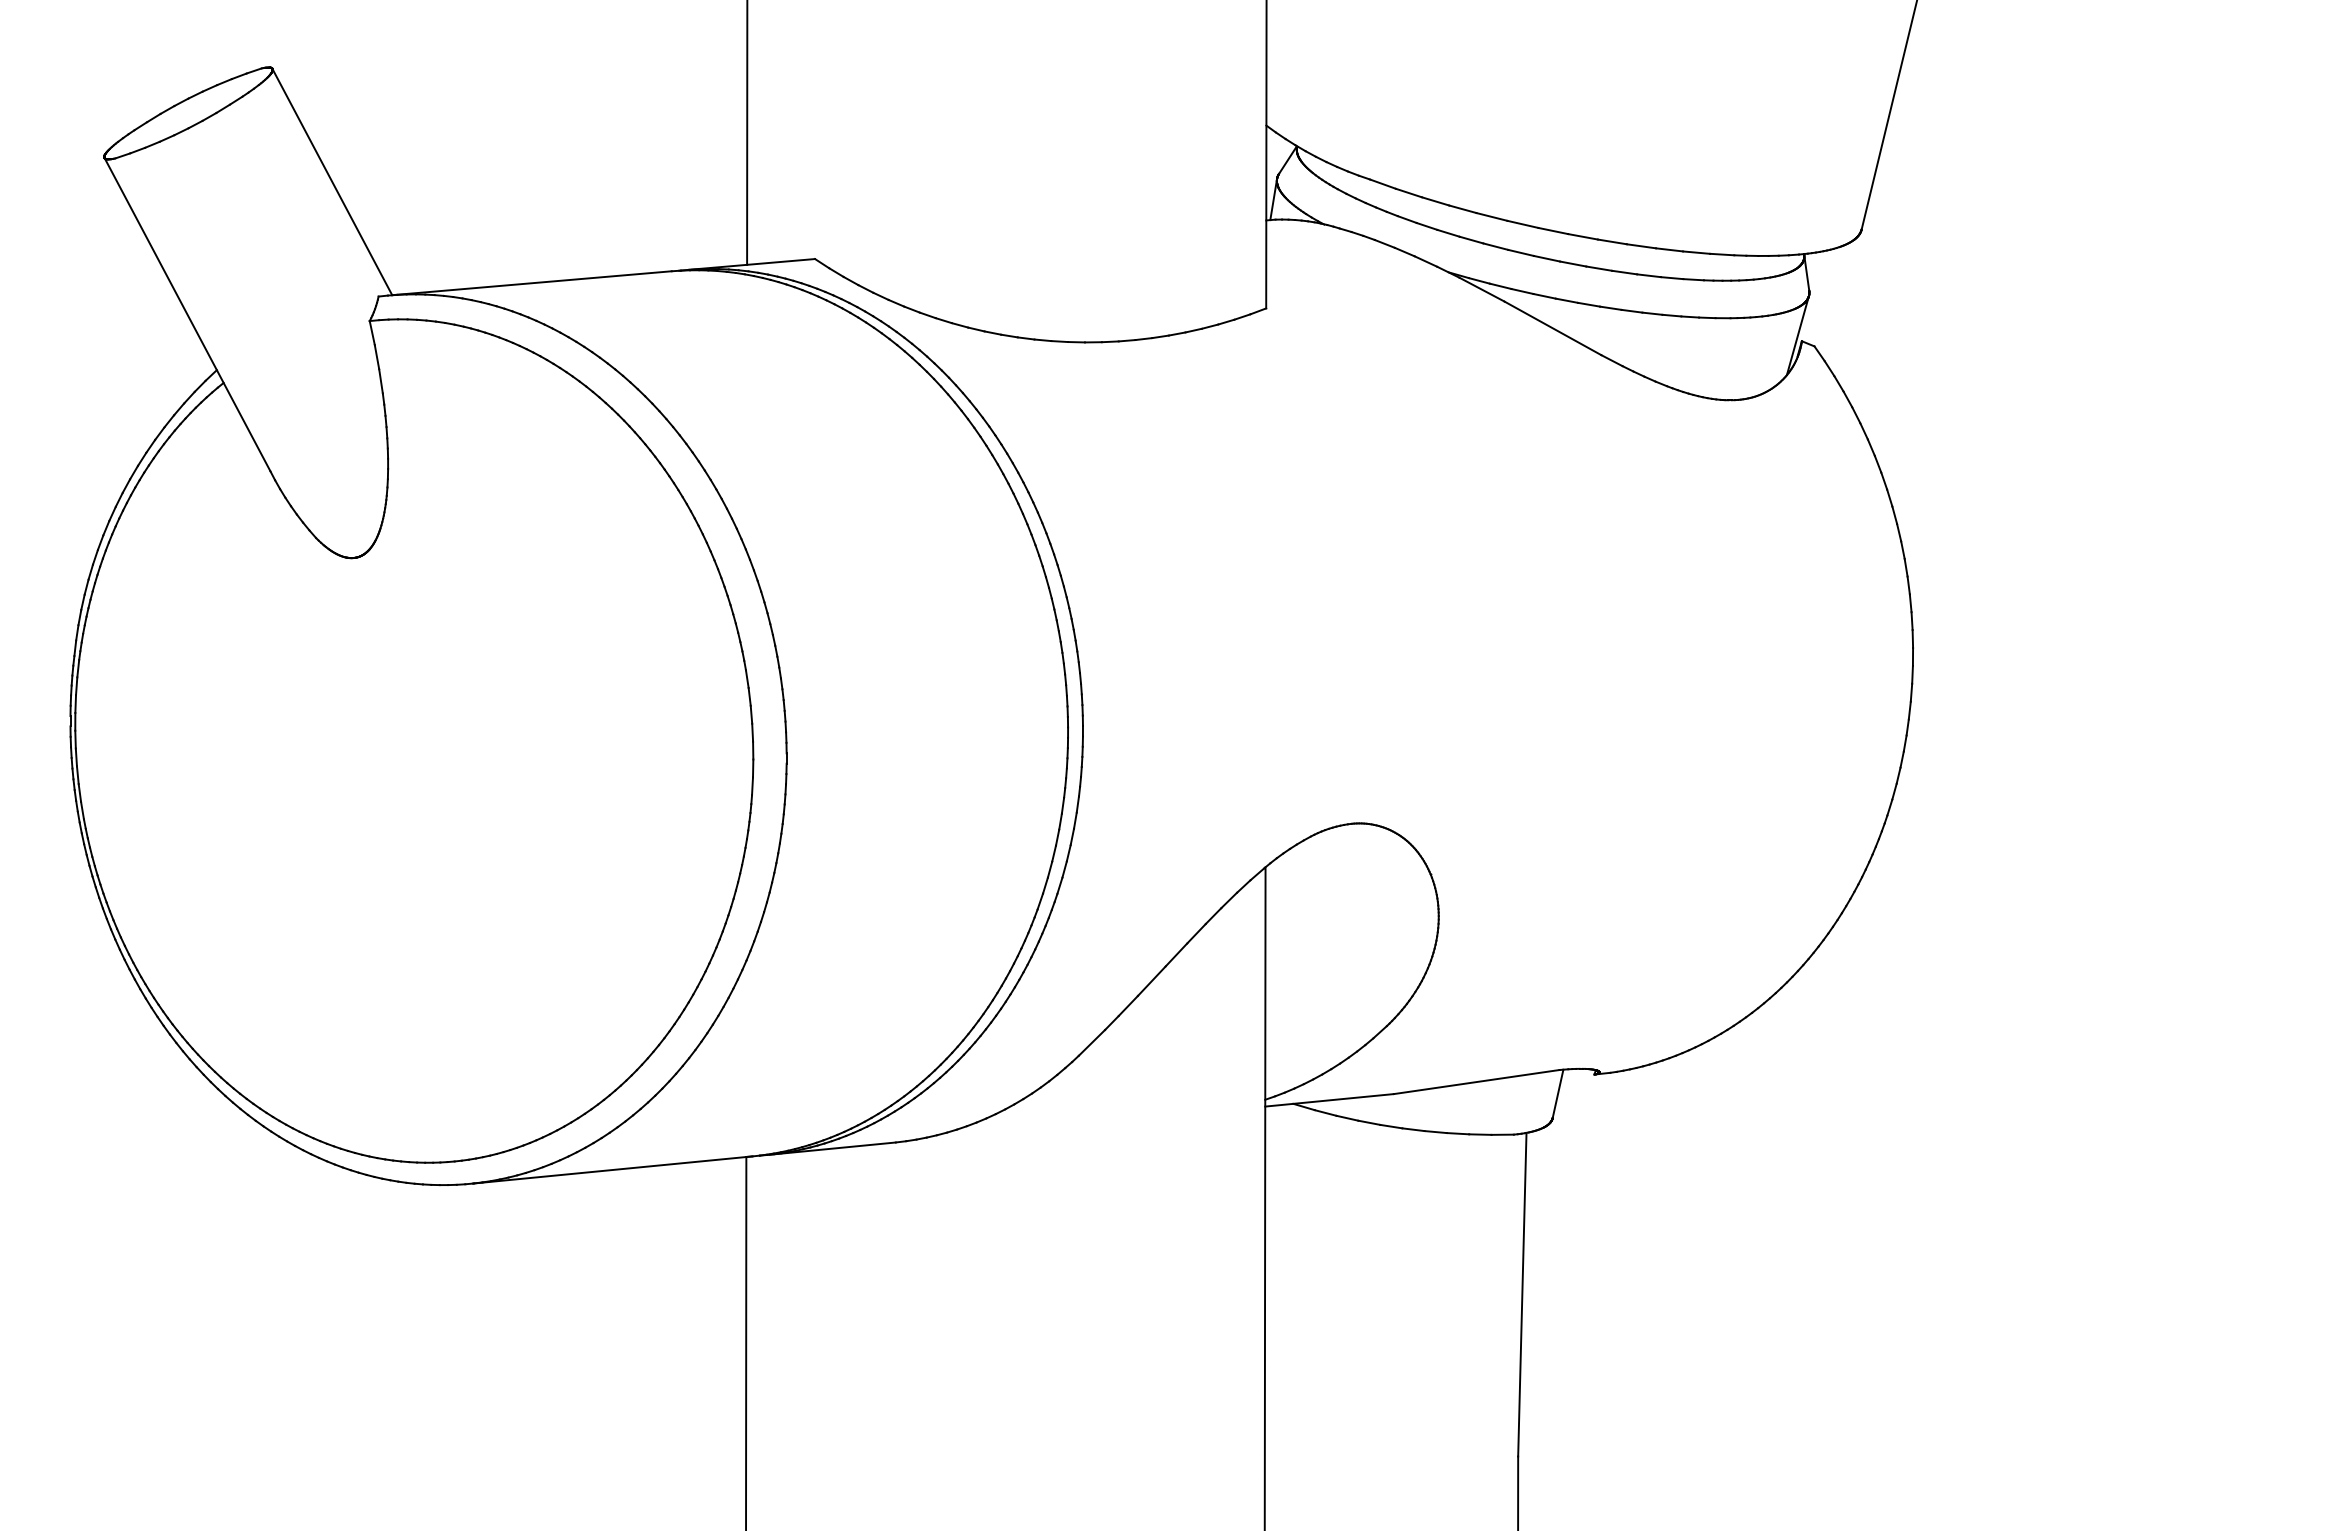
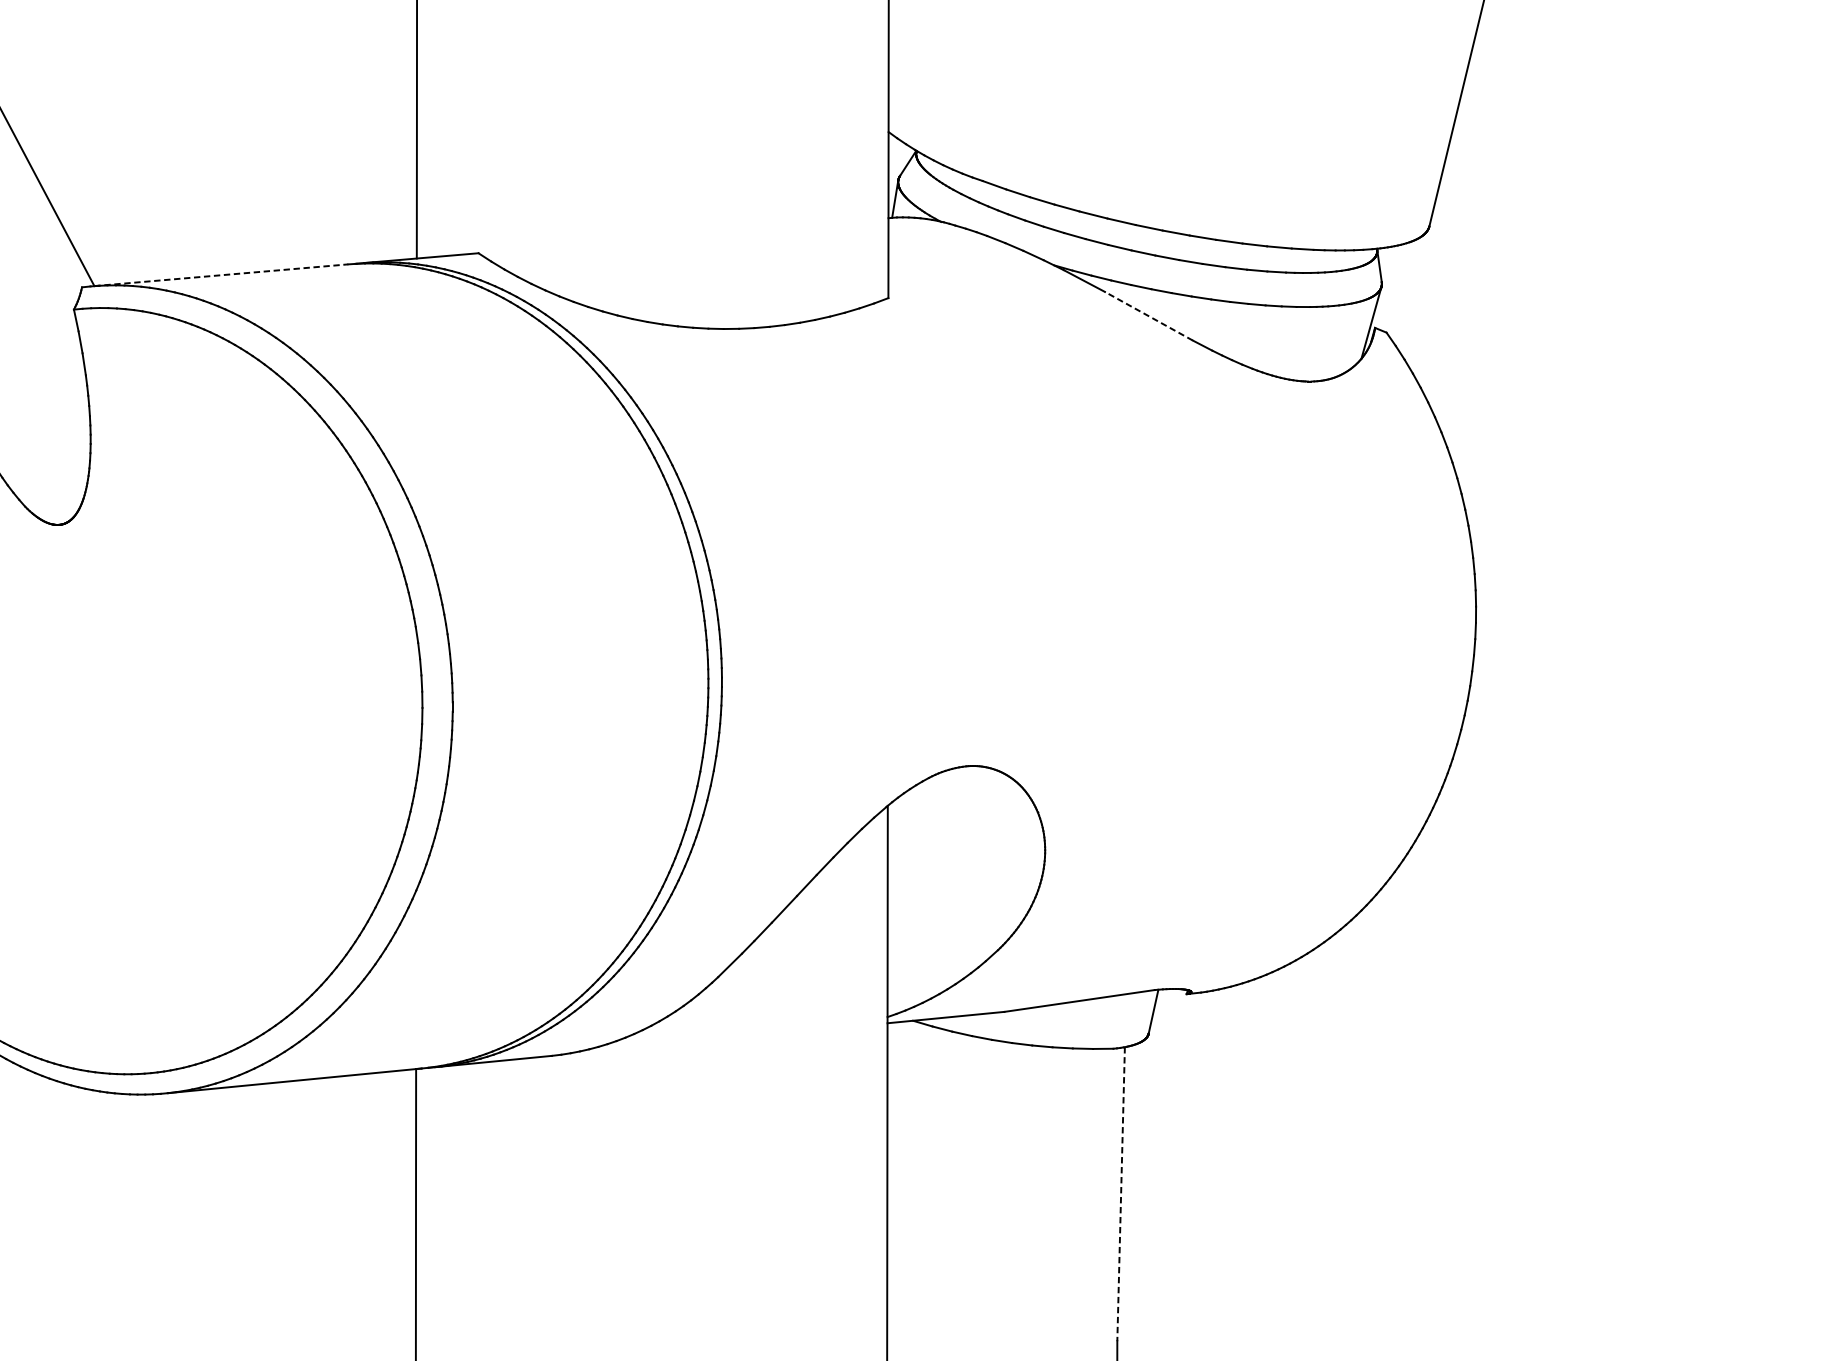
line: (532, 283) -> (221, 275), solid -> dashed
line: (1552, 328) -> (1148, 316), solid -> dashed
line: (1522, 1294) -> (1121, 1193), solid -> dashed

